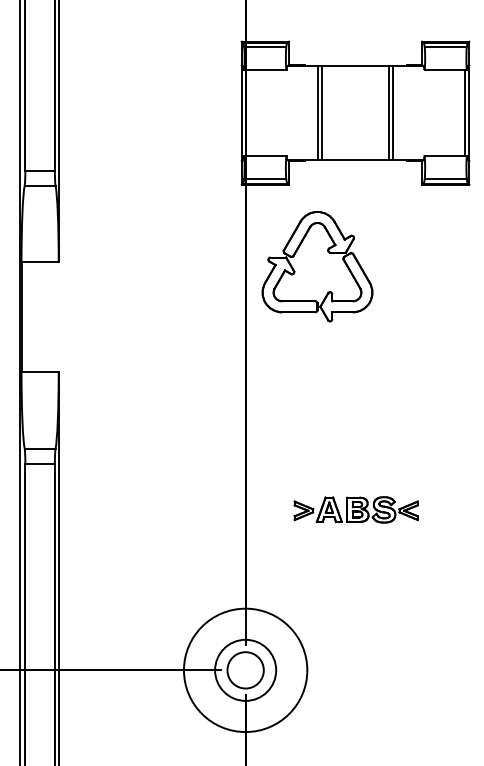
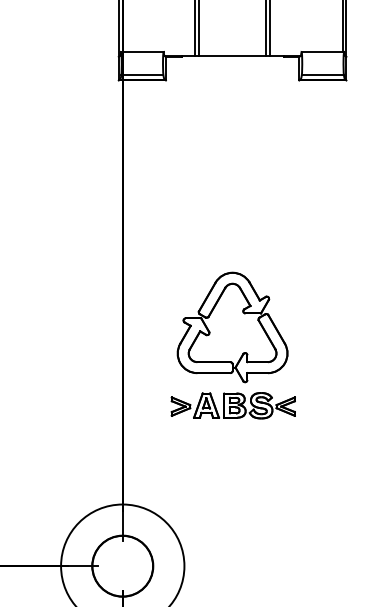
part: (317, 266) -> (232, 327), moved
circle: (245, 670) -> (122, 566), size x1.67

